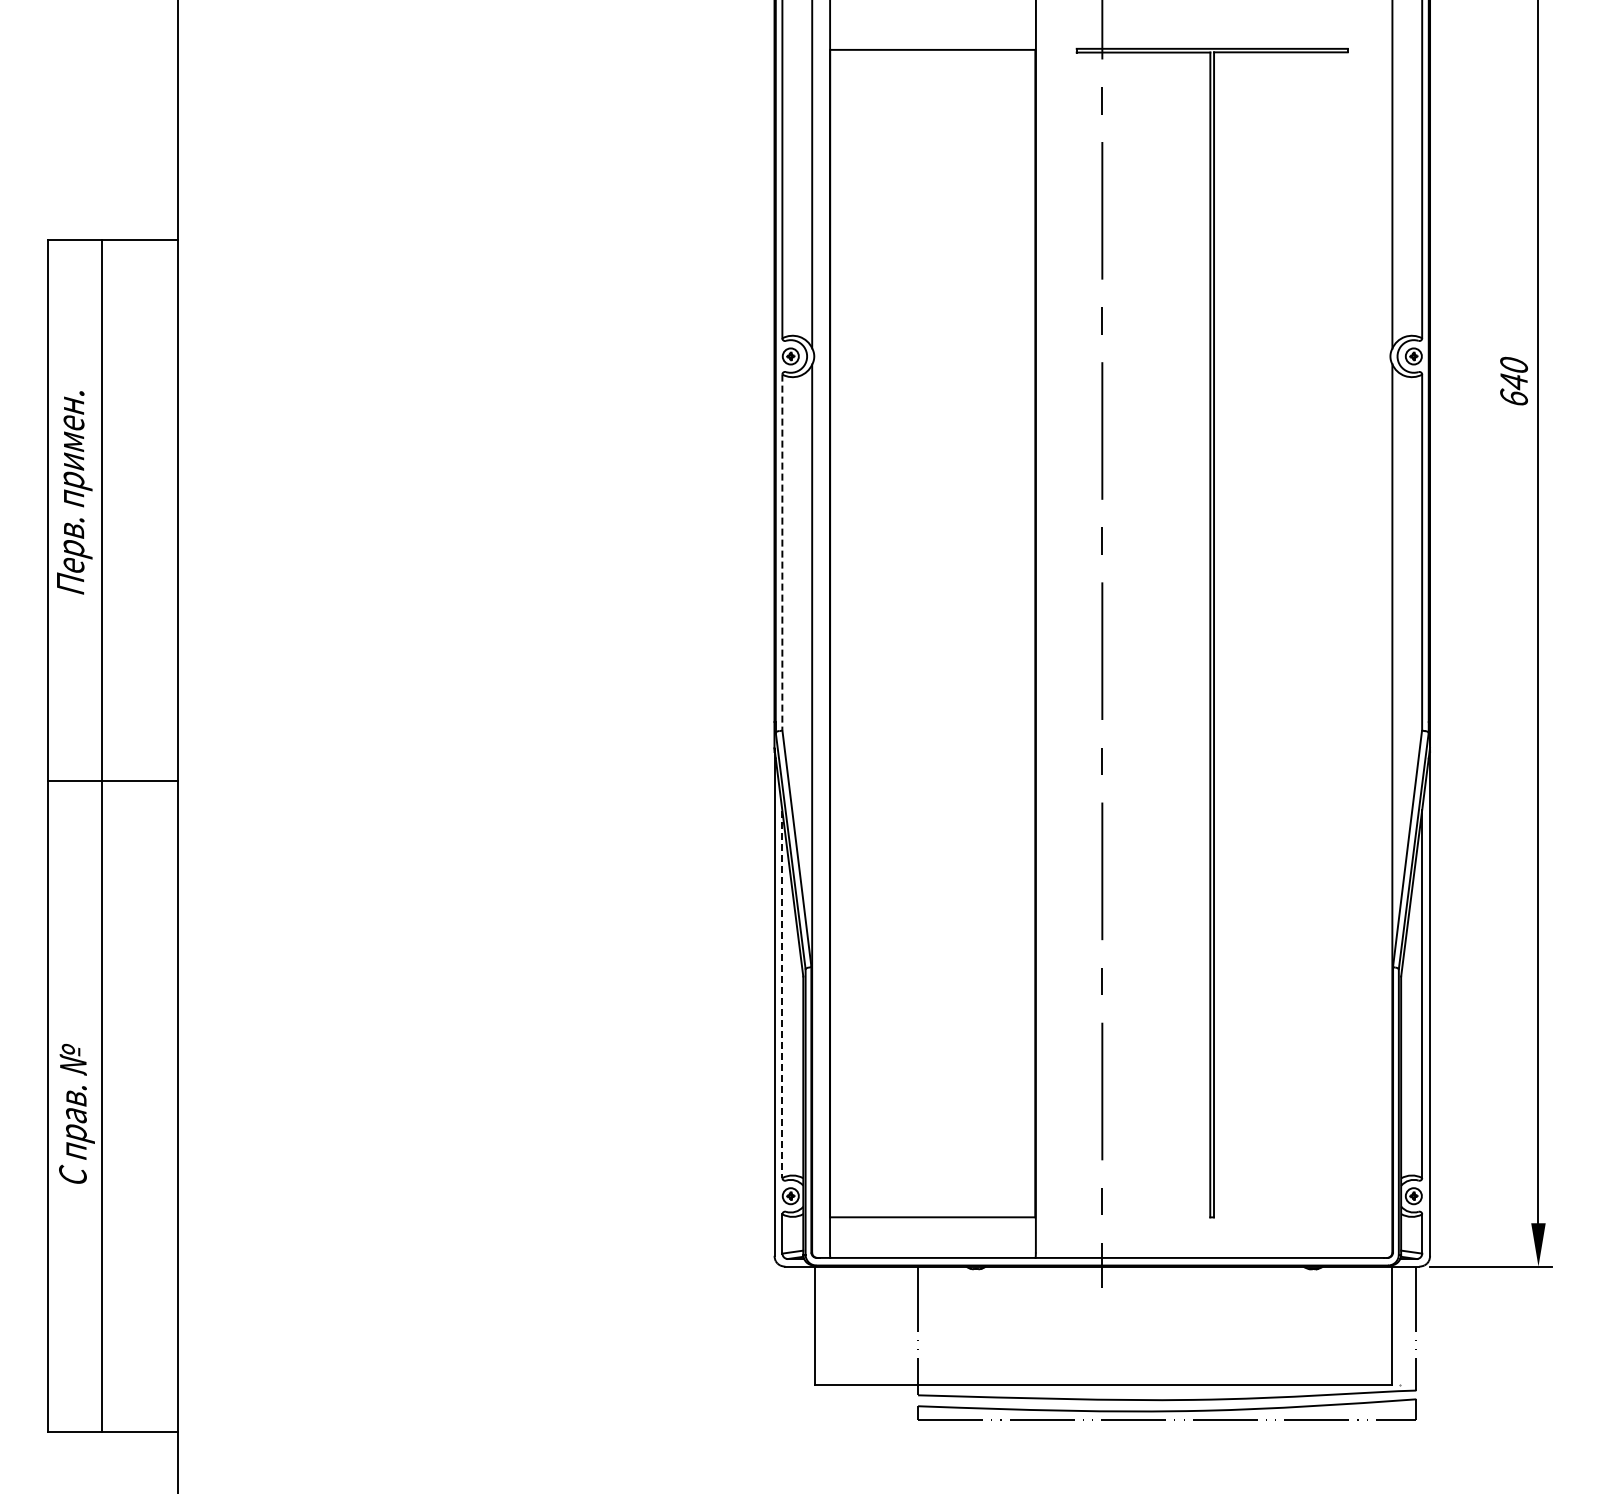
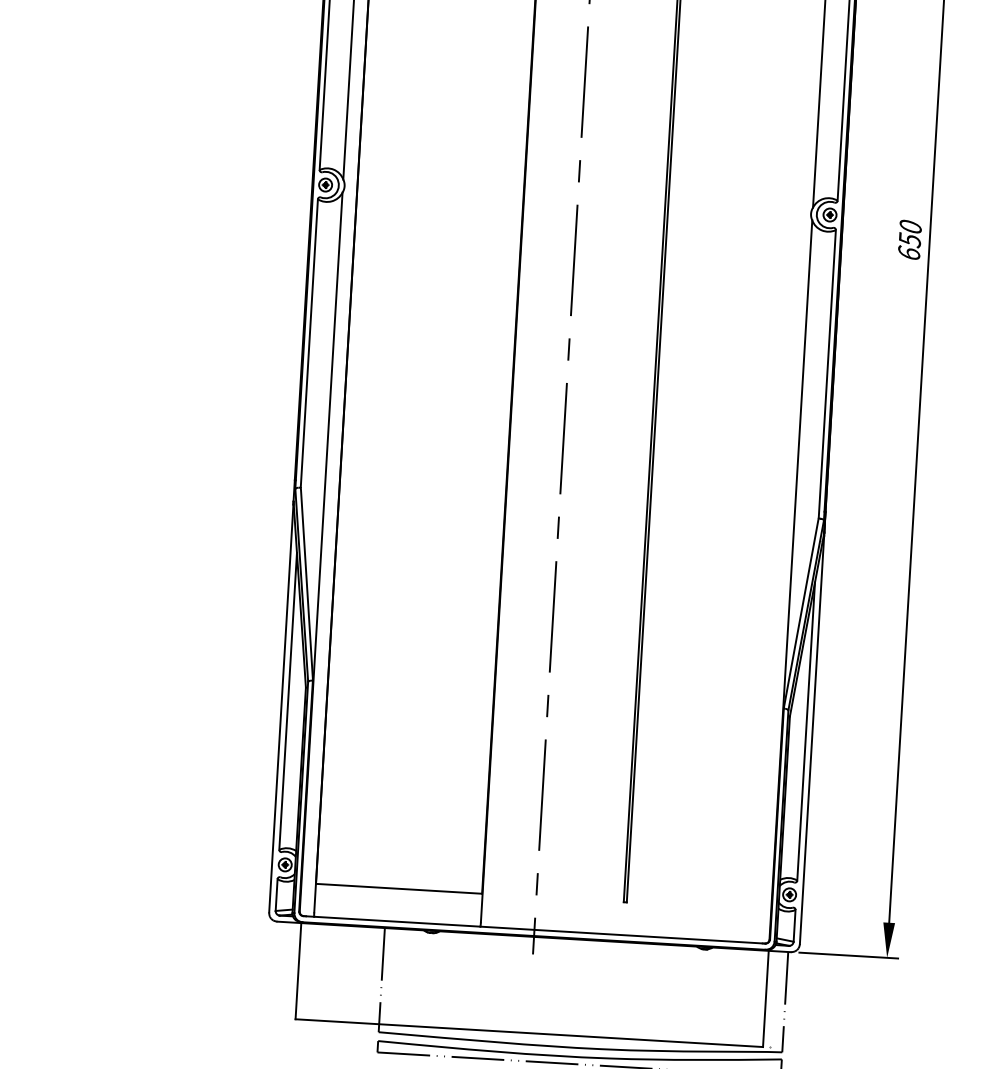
text: (1514, 381) -> (910, 240), 640 -> 650
line: (782, 552) -> (309, 343), dashed -> solid
line: (782, 995) -> (288, 702), dashed -> solid

